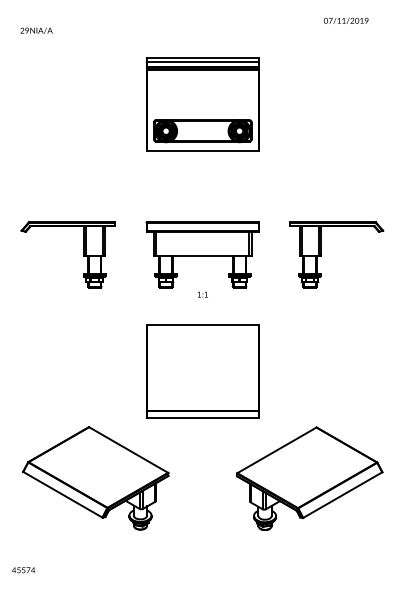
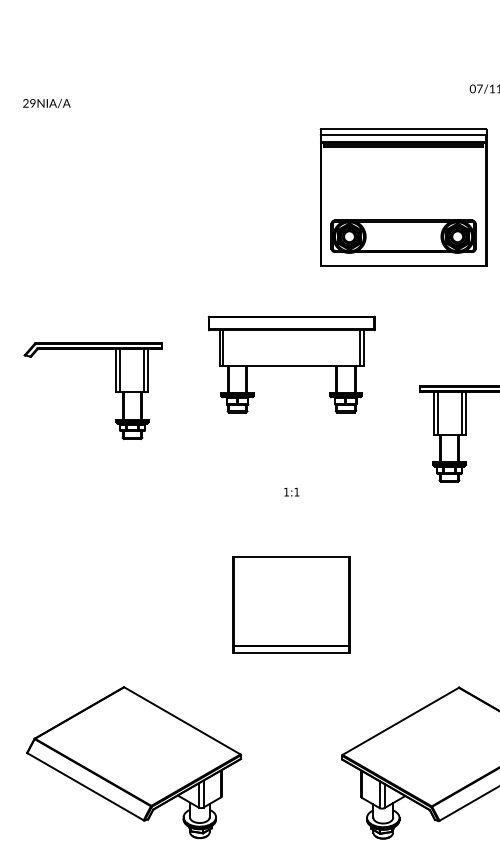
part: (202, 104) -> (403, 197), moved
part: (83, 254) -> (115, 390), moved
part: (202, 254) -> (291, 363), moved
part: (202, 371) -> (291, 605), size x0.7

